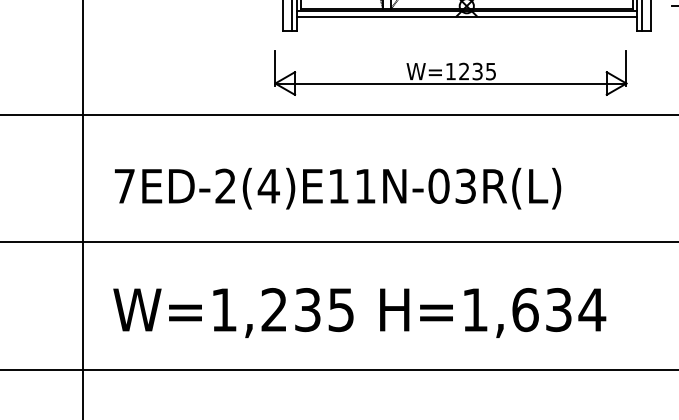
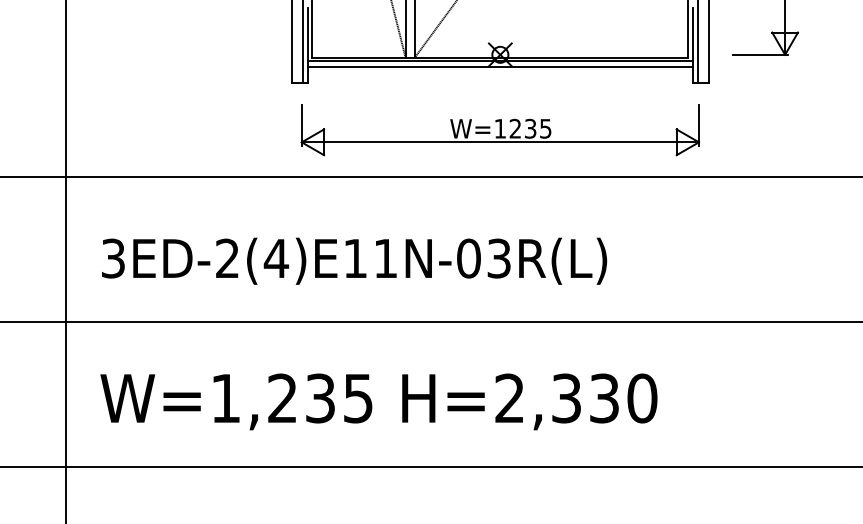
part: (451, 73) -> (500, 130), moved
text: (124, 186) -> (113, 258), 7ED-2(4)E11N-03R(L) -> 3ED-2(4)E11N-03R(L)
text: (534, 309) -> (576, 398), H=1,634 -> H=2,330

